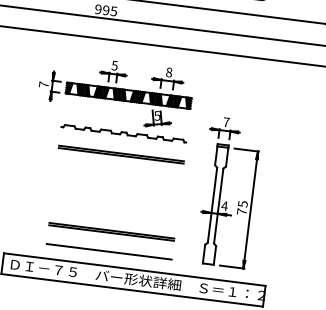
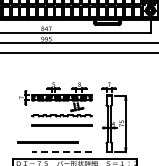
part: (113, 108) -> (55, 104), moved
line: (110, 231) -> (47, 142), moved
line: (110, 252) -> (62, 152), solid -> dashed

